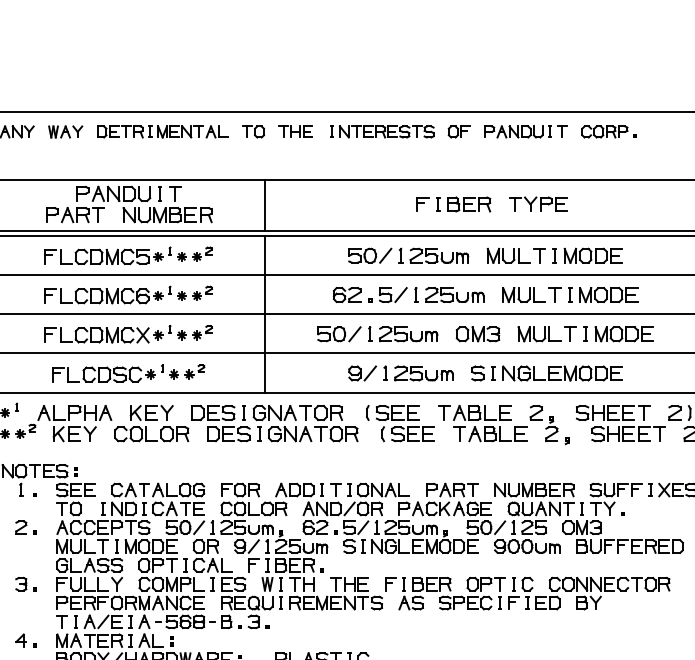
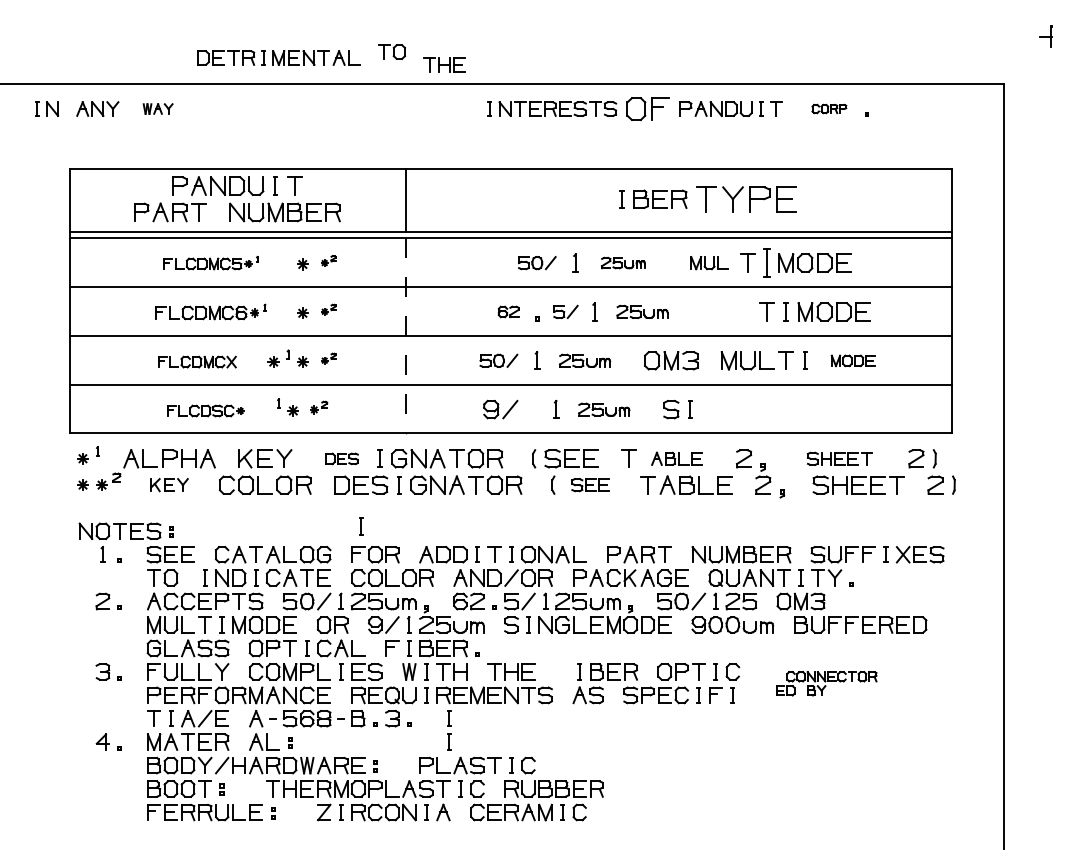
part: (65, 131) -> (157, 108), size x0.7
part: (162, 131) -> (278, 57), moved
part: (253, 131) -> (391, 51), moved
part: (295, 131) -> (444, 64), moved
part: (458, 131) -> (647, 108), size x1.6
part: (605, 131) -> (829, 108), size x0.6
part: (538, 203) -> (746, 198), size x1.4
part: (422, 204) -> (602, 199), removed
part: (202, 253) -> (328, 260), size x0.6
part: (107, 255) -> (210, 262), size x0.6
part: (370, 255) -> (537, 262), size x0.7
part: (439, 255) -> (623, 262), size x0.6
part: (508, 255) -> (709, 262), size x0.7
part: (554, 255) -> (766, 262), size x1.6
part: (202, 293) -> (328, 309), size x0.6
part: (107, 294) -> (210, 311), size x0.7
part: (347, 294) -> (508, 311), size x0.6
part: (392, 294) -> (565, 311), size x0.7
part: (454, 294) -> (642, 311), size x0.7
part: (523, 294) -> (728, 311), removed
line: (264, 313) -> (405, 335), solid -> dashed
part: (202, 332) -> (328, 358), size x0.6
part: (97, 334) -> (197, 361), size x0.6
part: (339, 334) -> (498, 360), size x0.7
part: (408, 334) -> (584, 360), size x0.7
part: (623, 334) -> (852, 360), size x0.6
part: (194, 371) -> (318, 407), size x0.7
part: (362, 373) -> (500, 409), moved
part: (424, 373) -> (604, 409), size x0.7
part: (562, 373) -> (776, 409), removed
part: (103, 374) -> (205, 410), size x0.6
part: (213, 412) -> (342, 458), size x0.6
part: (482, 412) -> (676, 458), size x0.7
part: (613, 412) -> (839, 458), size x0.7
part: (74, 433) -> (169, 484), size x0.7
part: (413, 433) -> (590, 484), size x0.7
part: (229, 467) -> (361, 526), added
part: (390, 583) -> (562, 671), removed
part: (602, 593) -> (826, 683), size x0.6
part: (131, 631) -> (449, 730), moved

